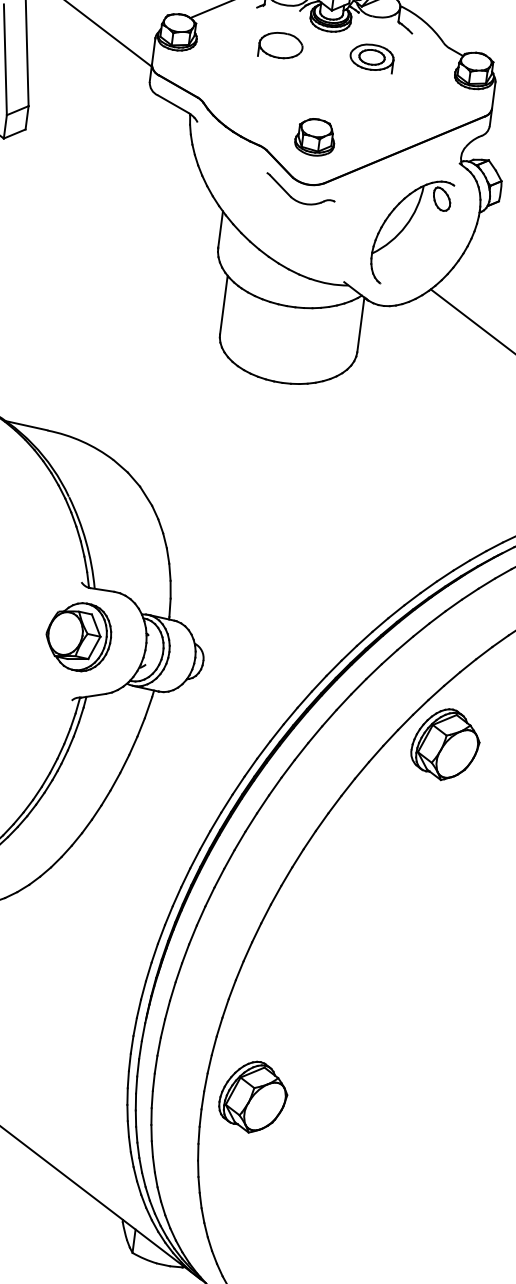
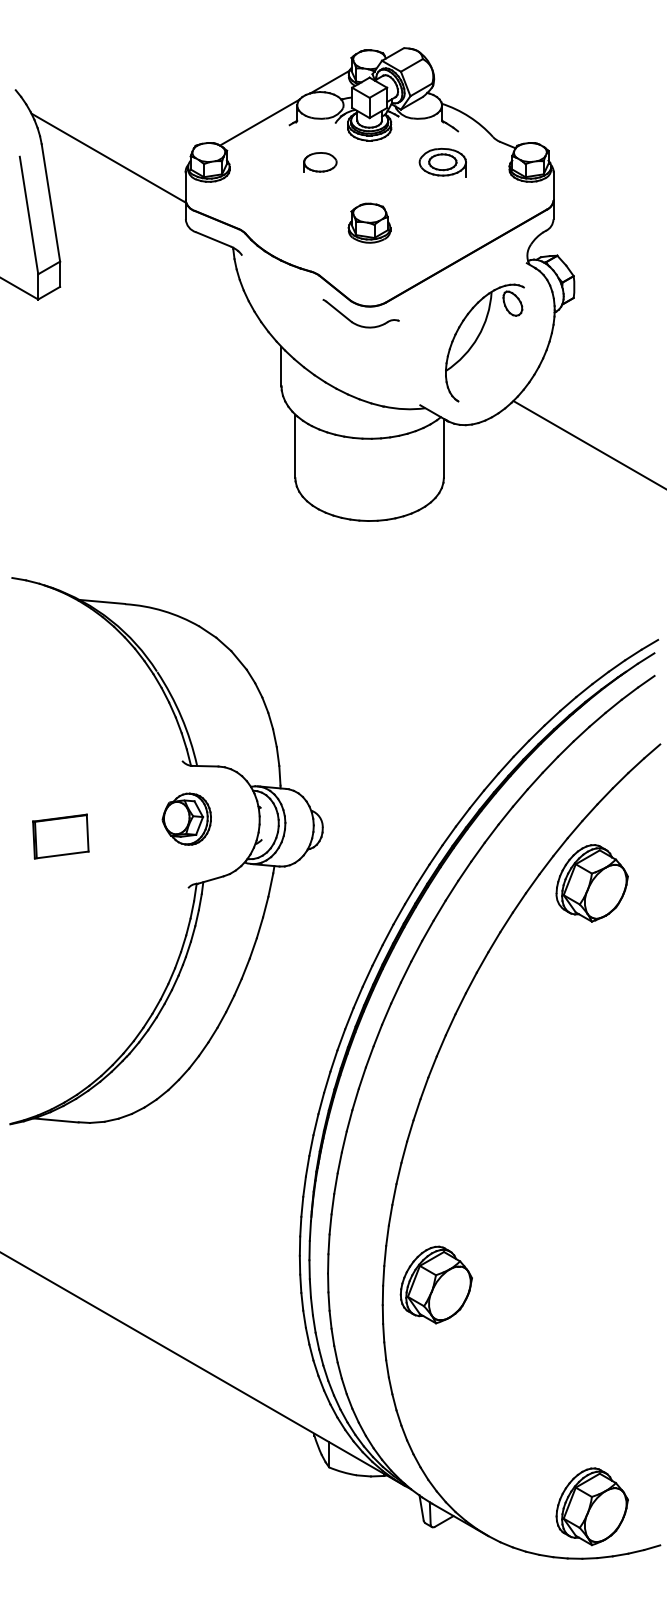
part: (281, 45) -> (320, 162), size x0.7
part: (371, 57) -> (442, 162), moved
part: (315, 136) -> (369, 222), moved
part: (78, 636) -> (186, 818), size x0.7

